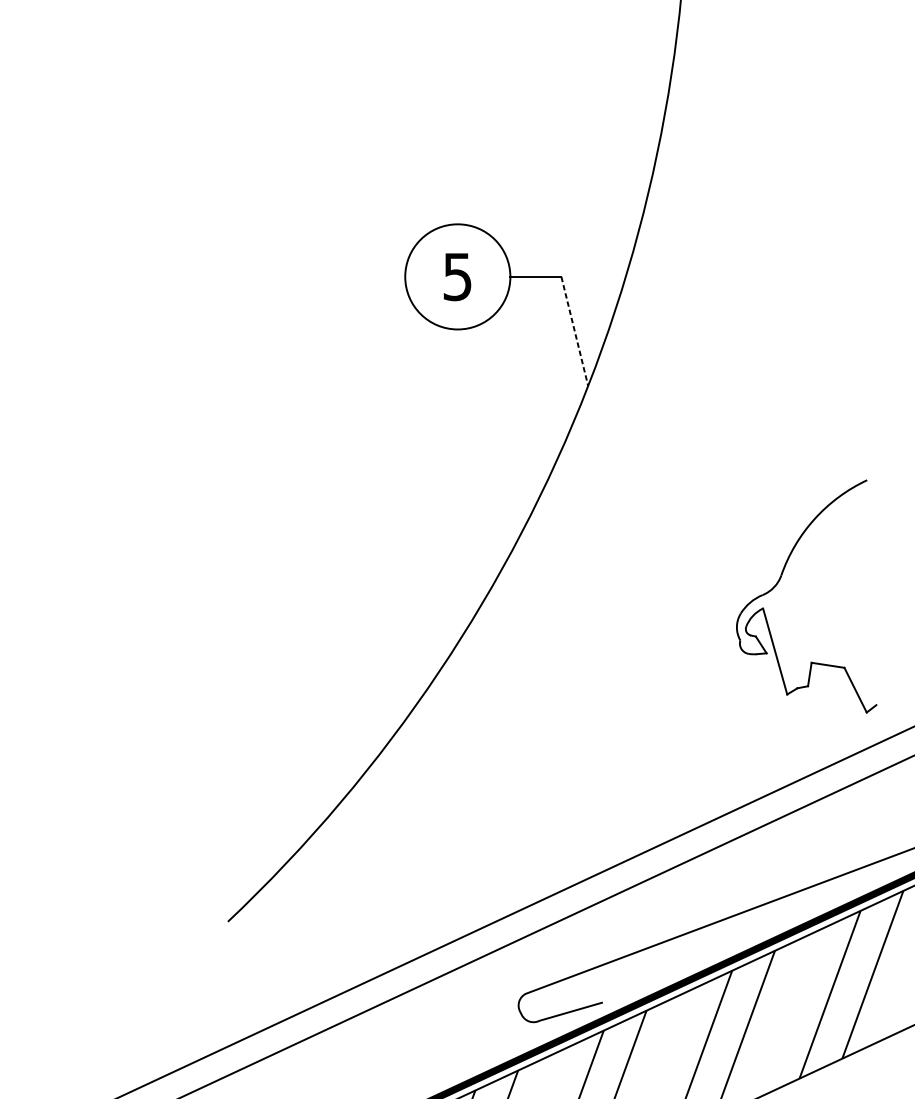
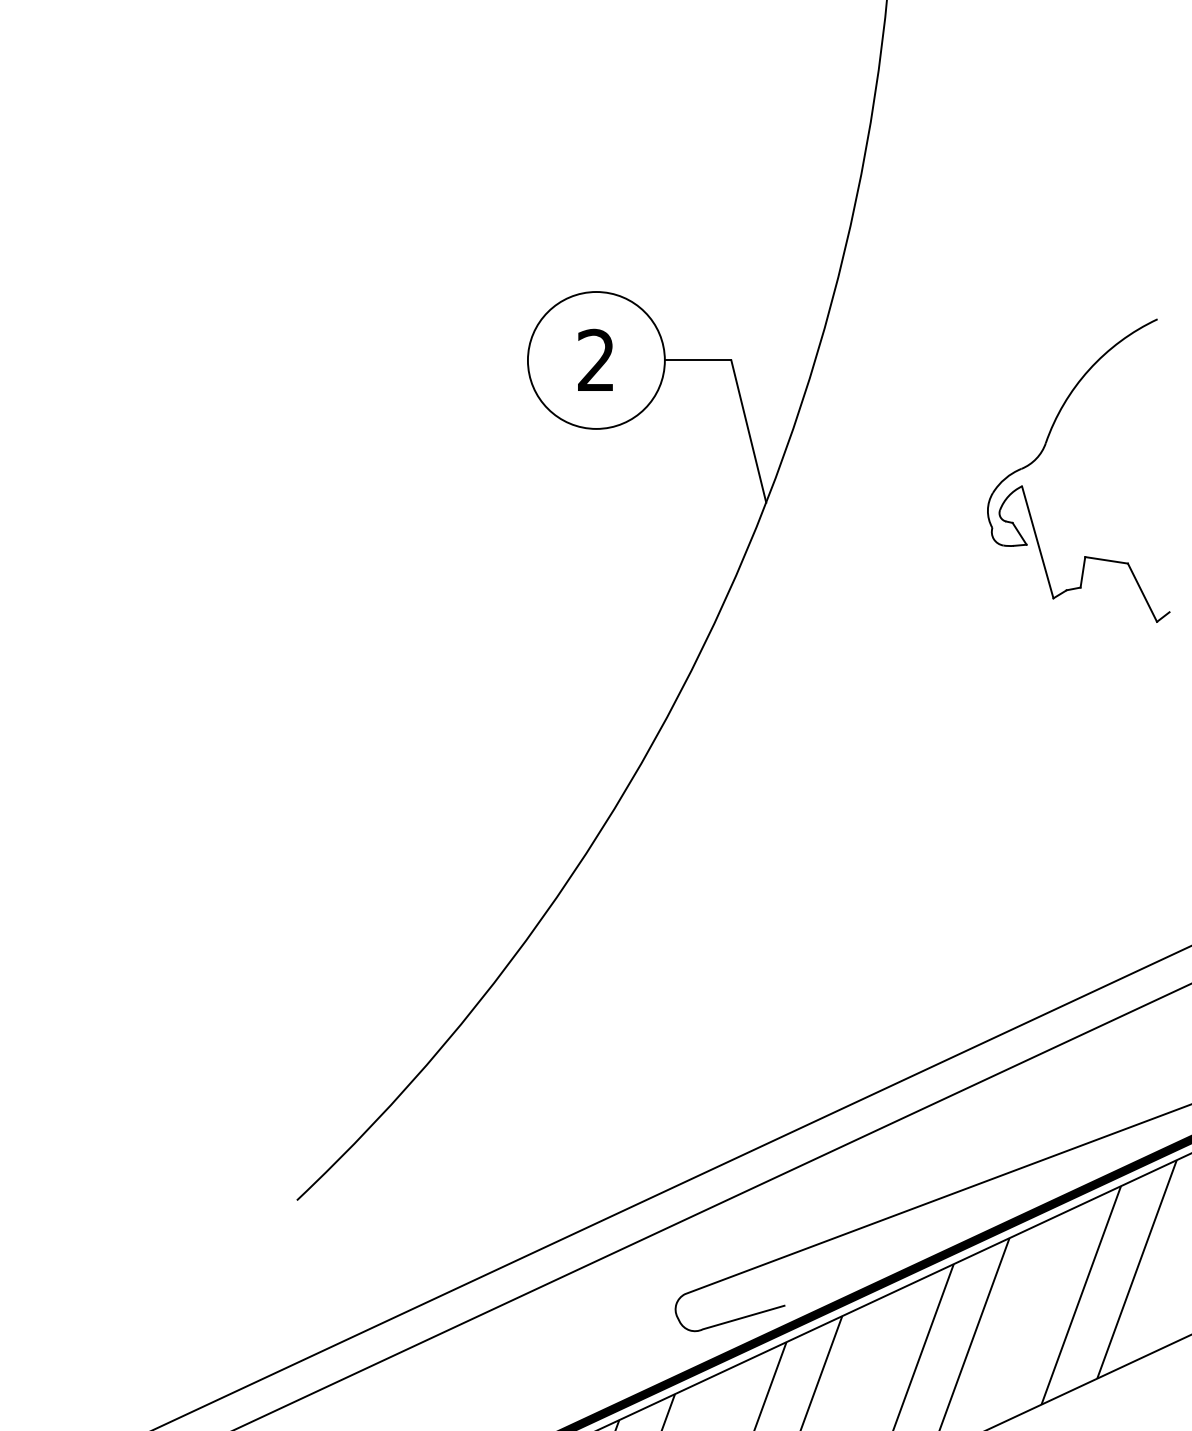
text: (457, 276) -> (595, 360), 5 -> 2
line: (574, 332) -> (748, 432), dashed -> solid
part: (780, 580) -> (1044, 449), moved

